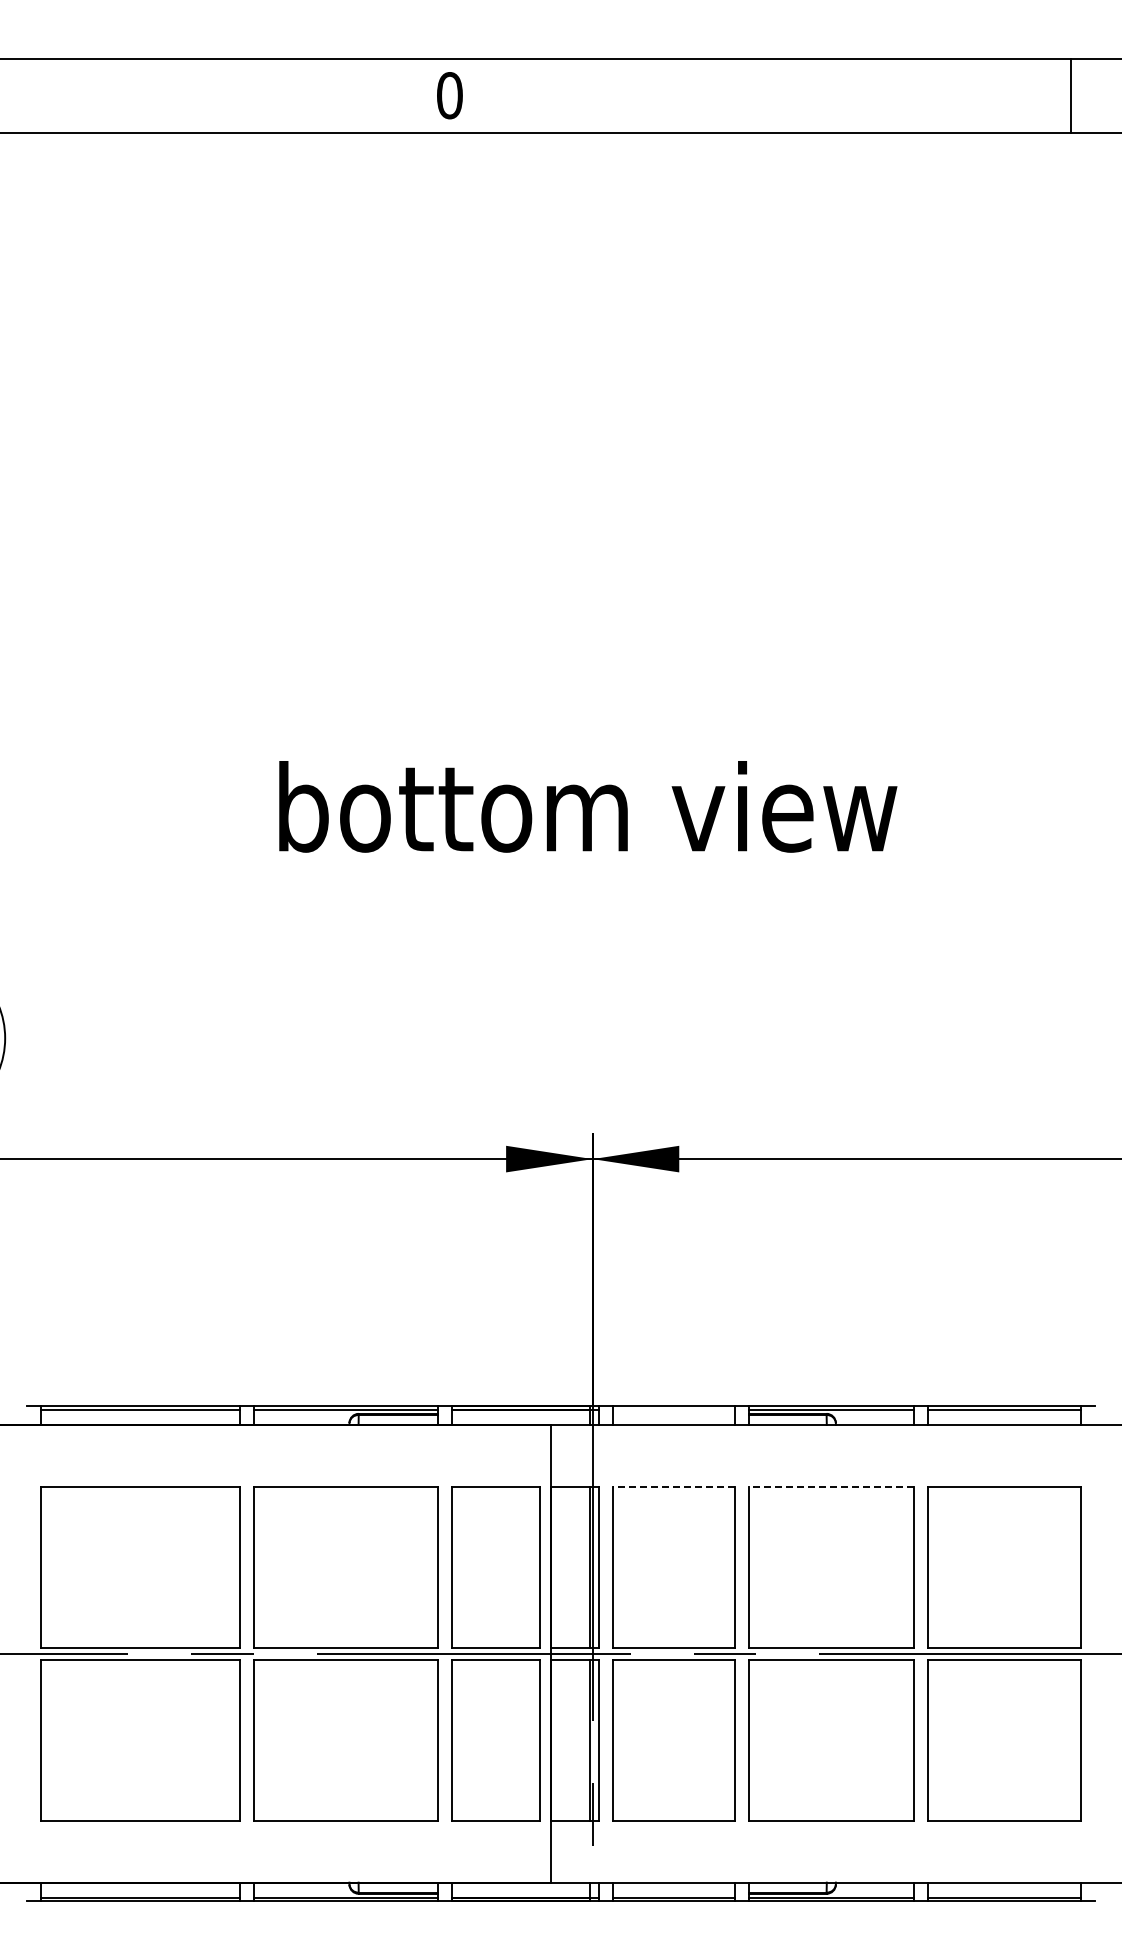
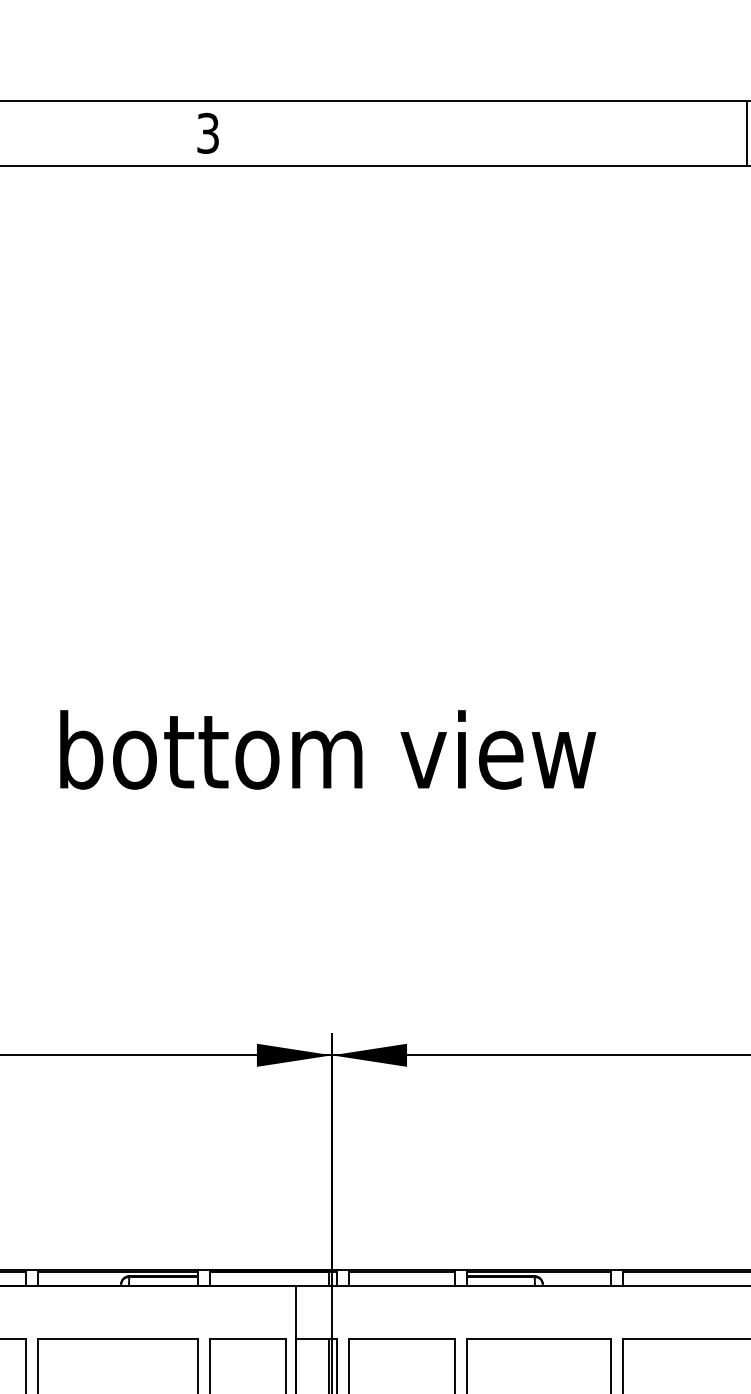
text: (449, 95) -> (207, 133), 0 -> 3
line: (673, 1409) -> (402, 1272), added
line: (673, 1486) -> (402, 1339), dashed -> solid
line: (831, 1486) -> (539, 1339), dashed -> solid

